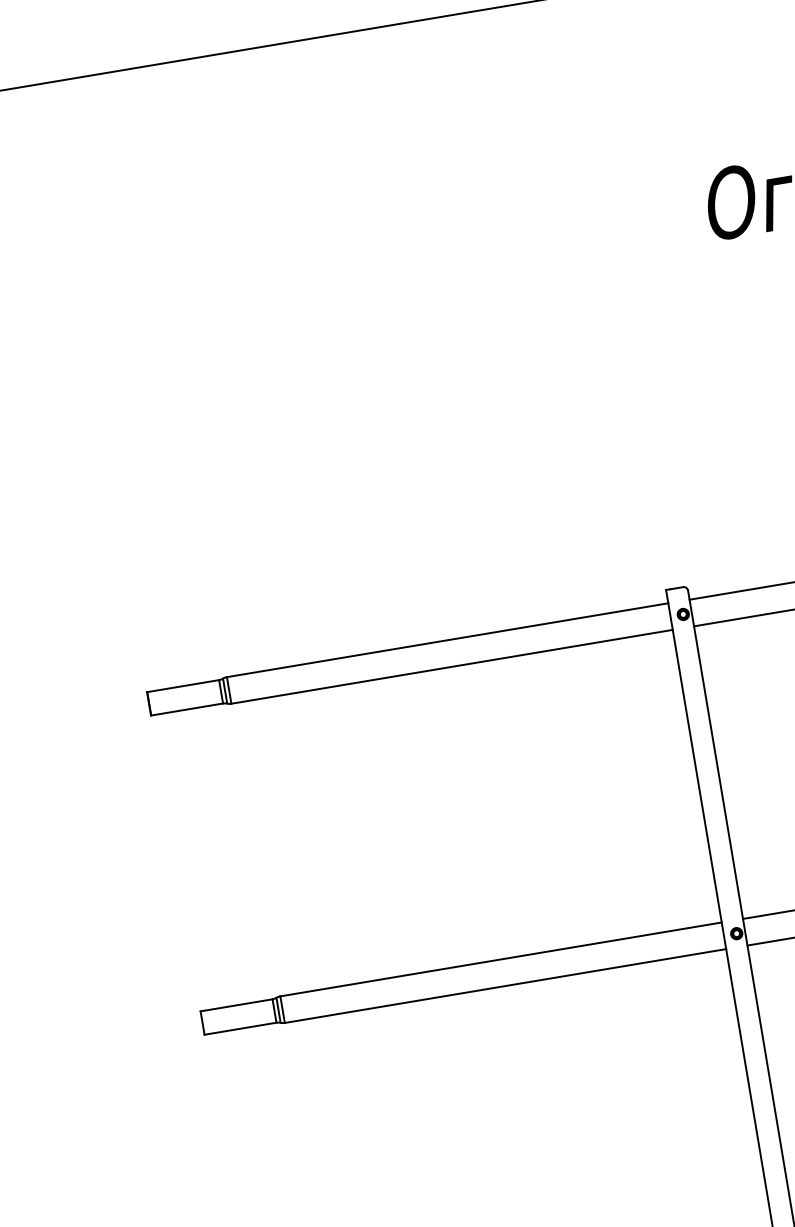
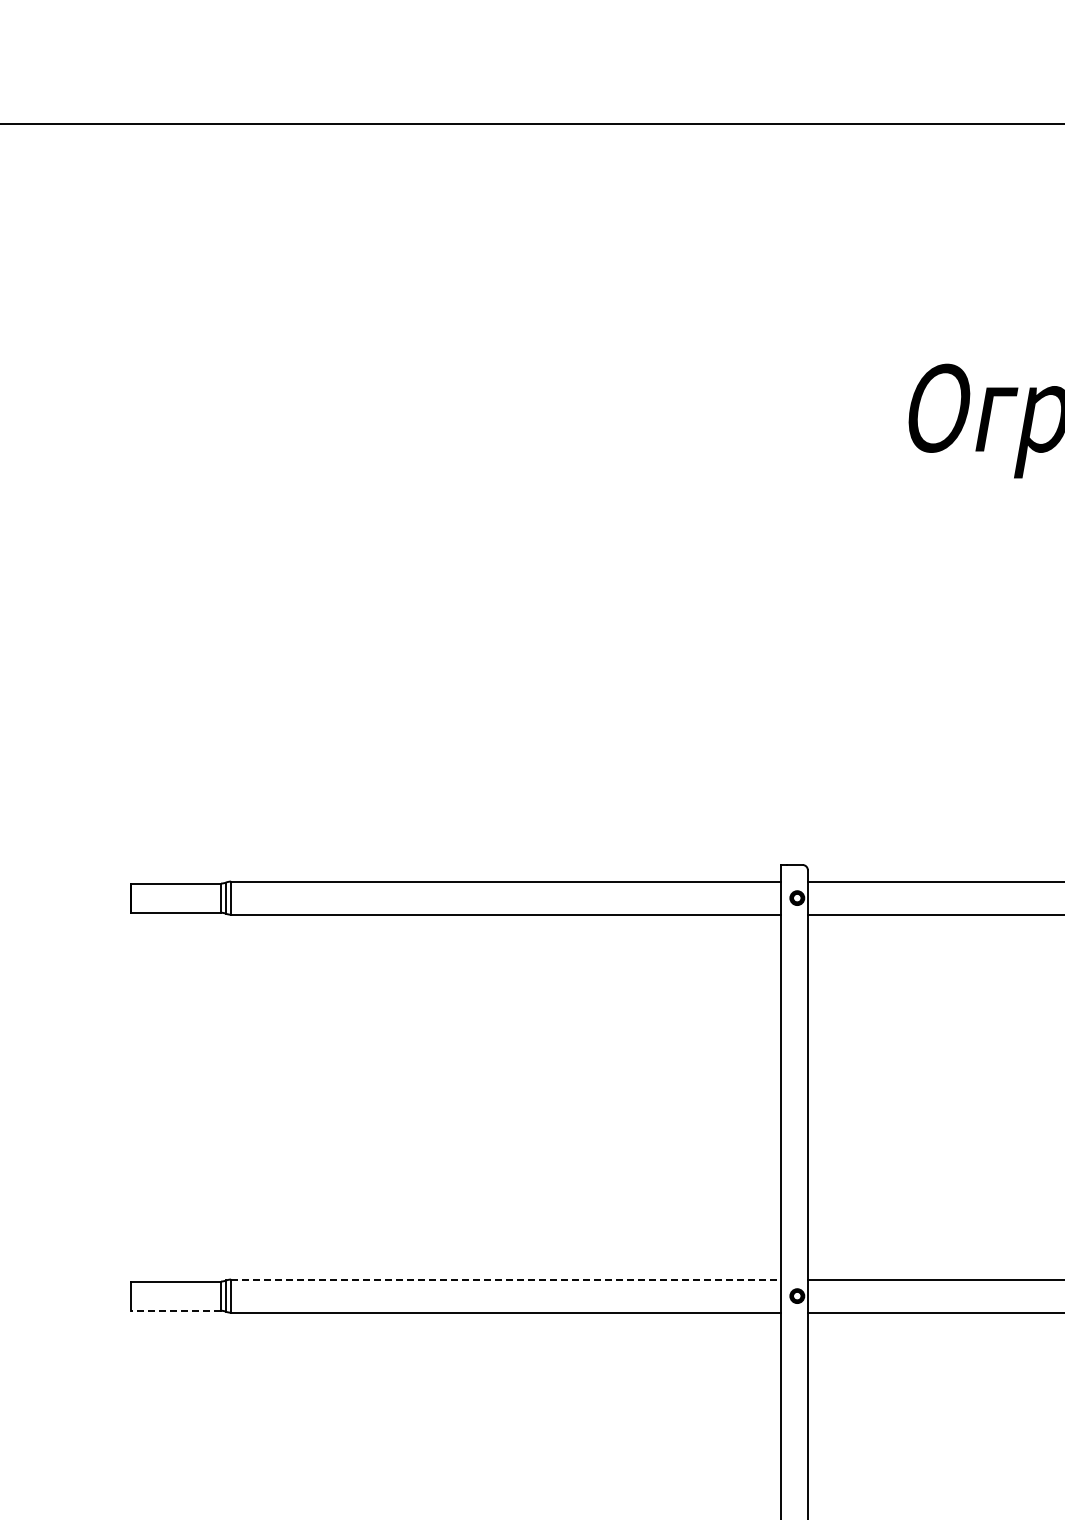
line: (501, 959) -> (506, 1279), solid -> dashed
line: (240, 1028) -> (176, 1310), solid -> dashed

